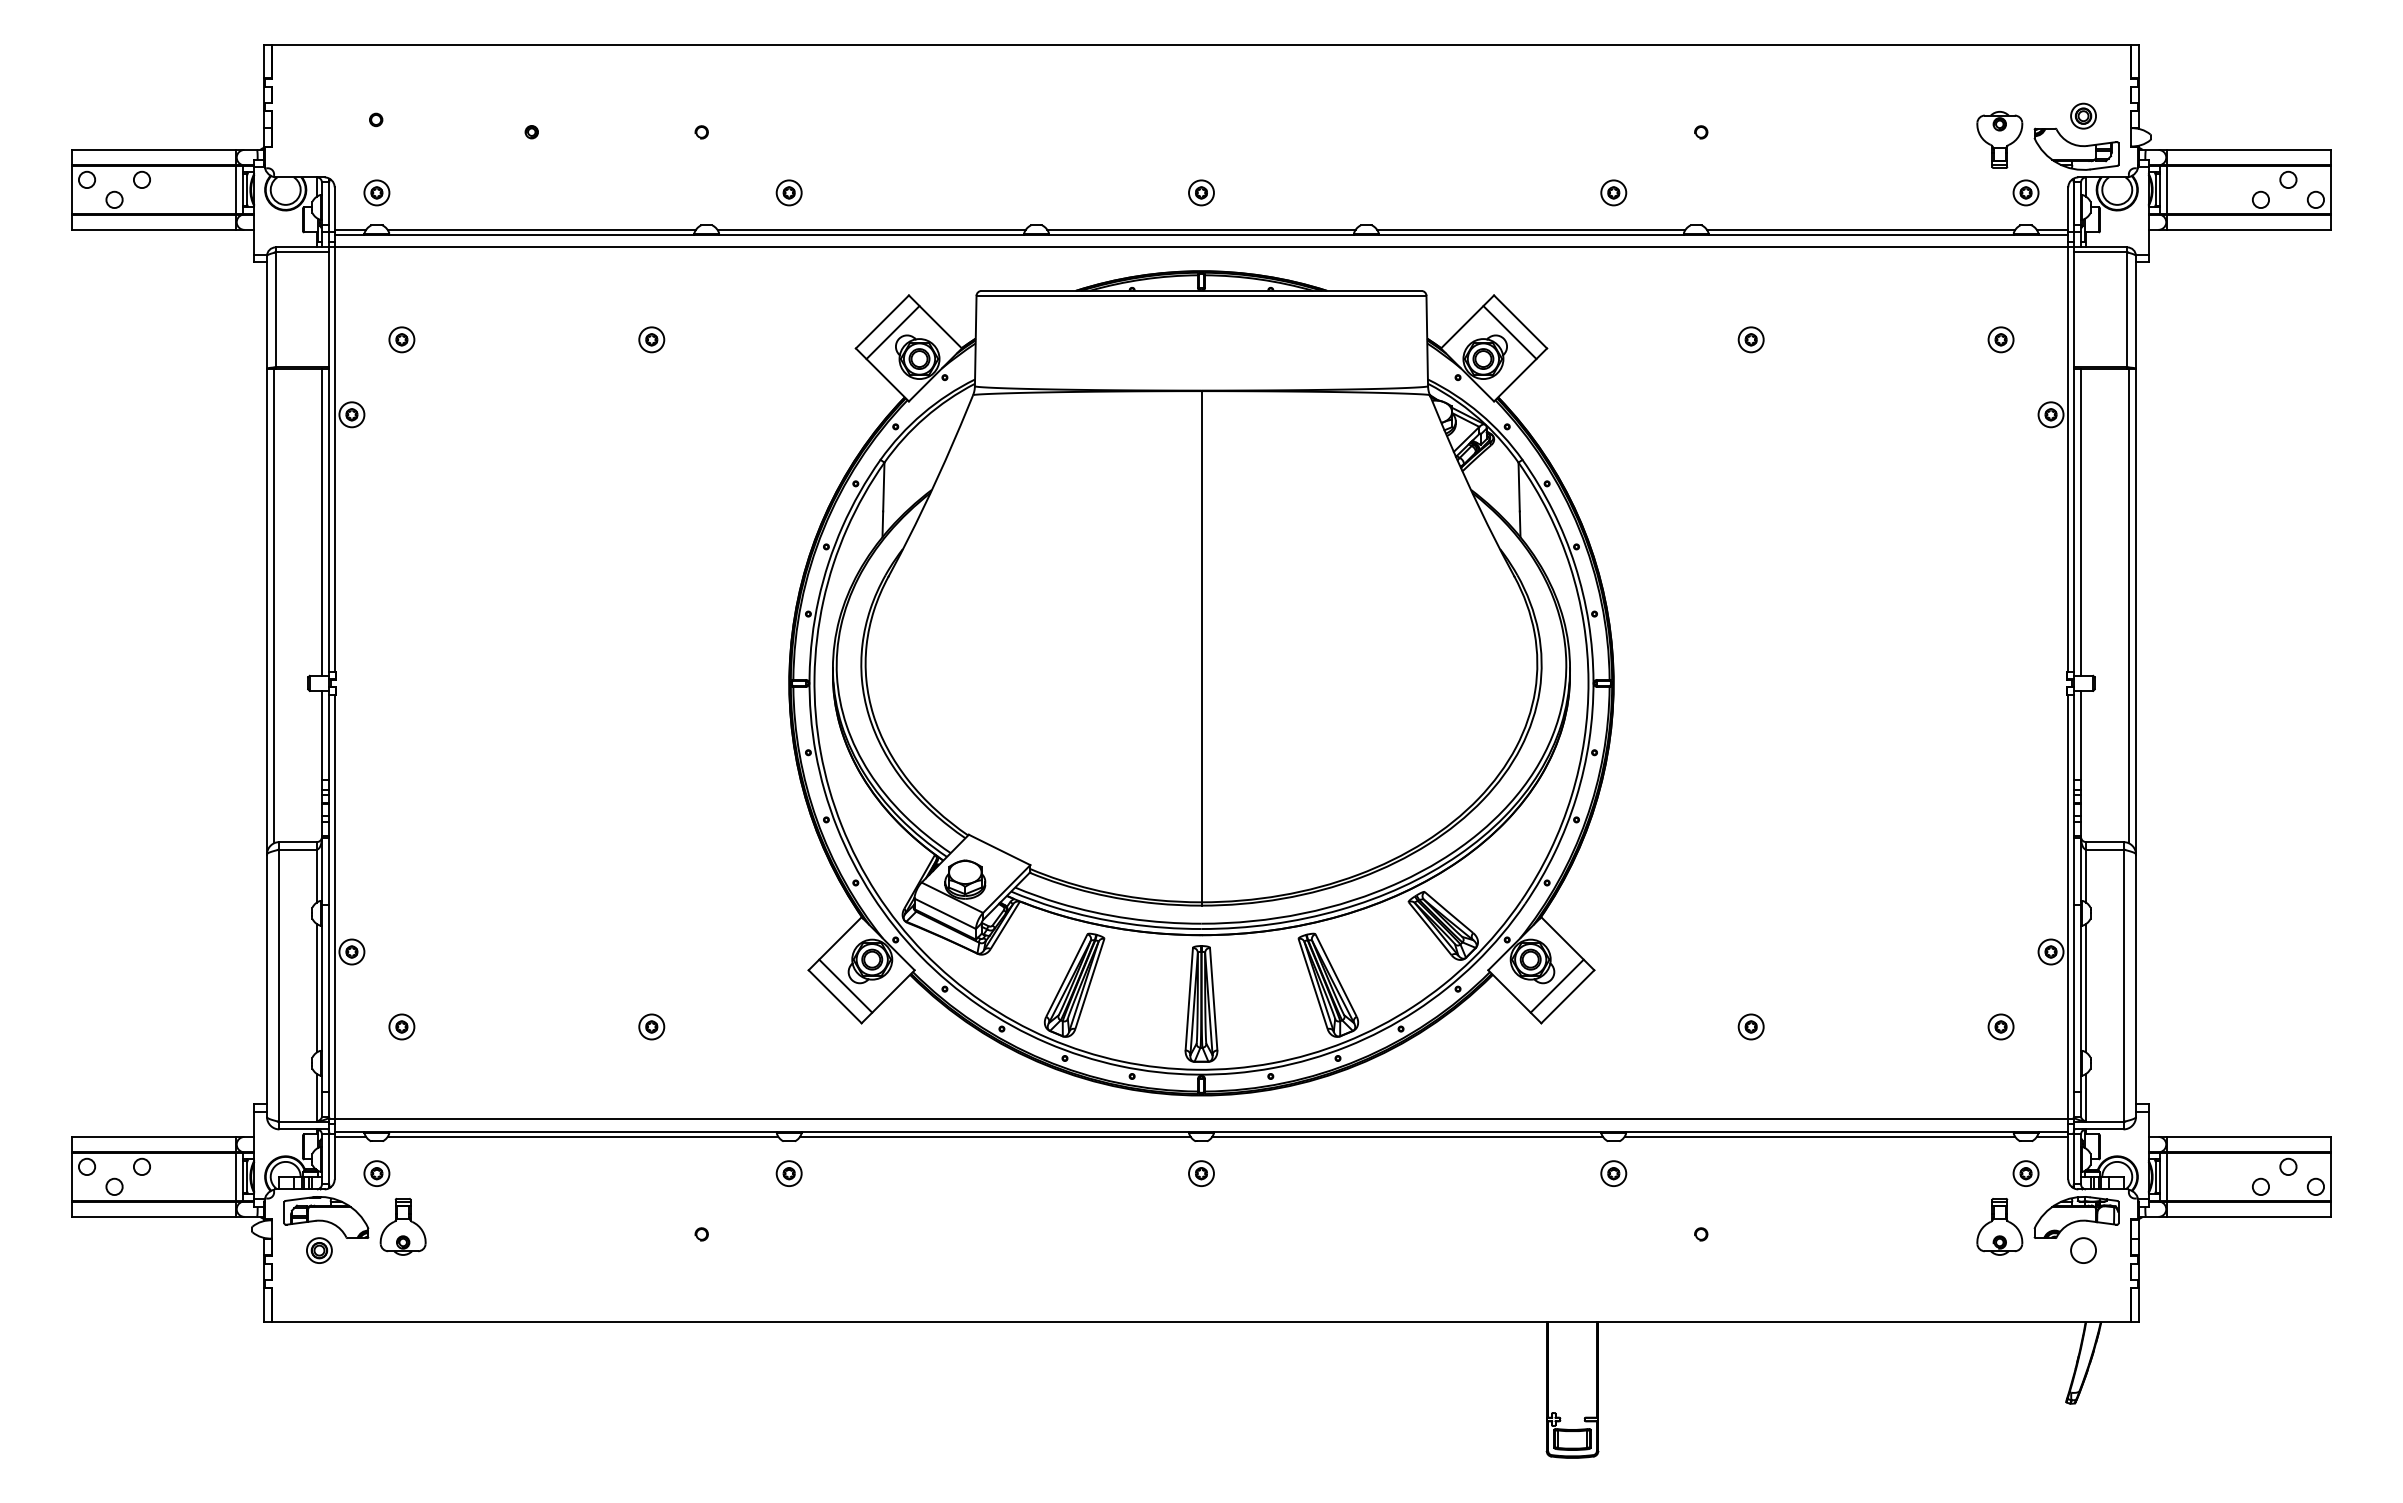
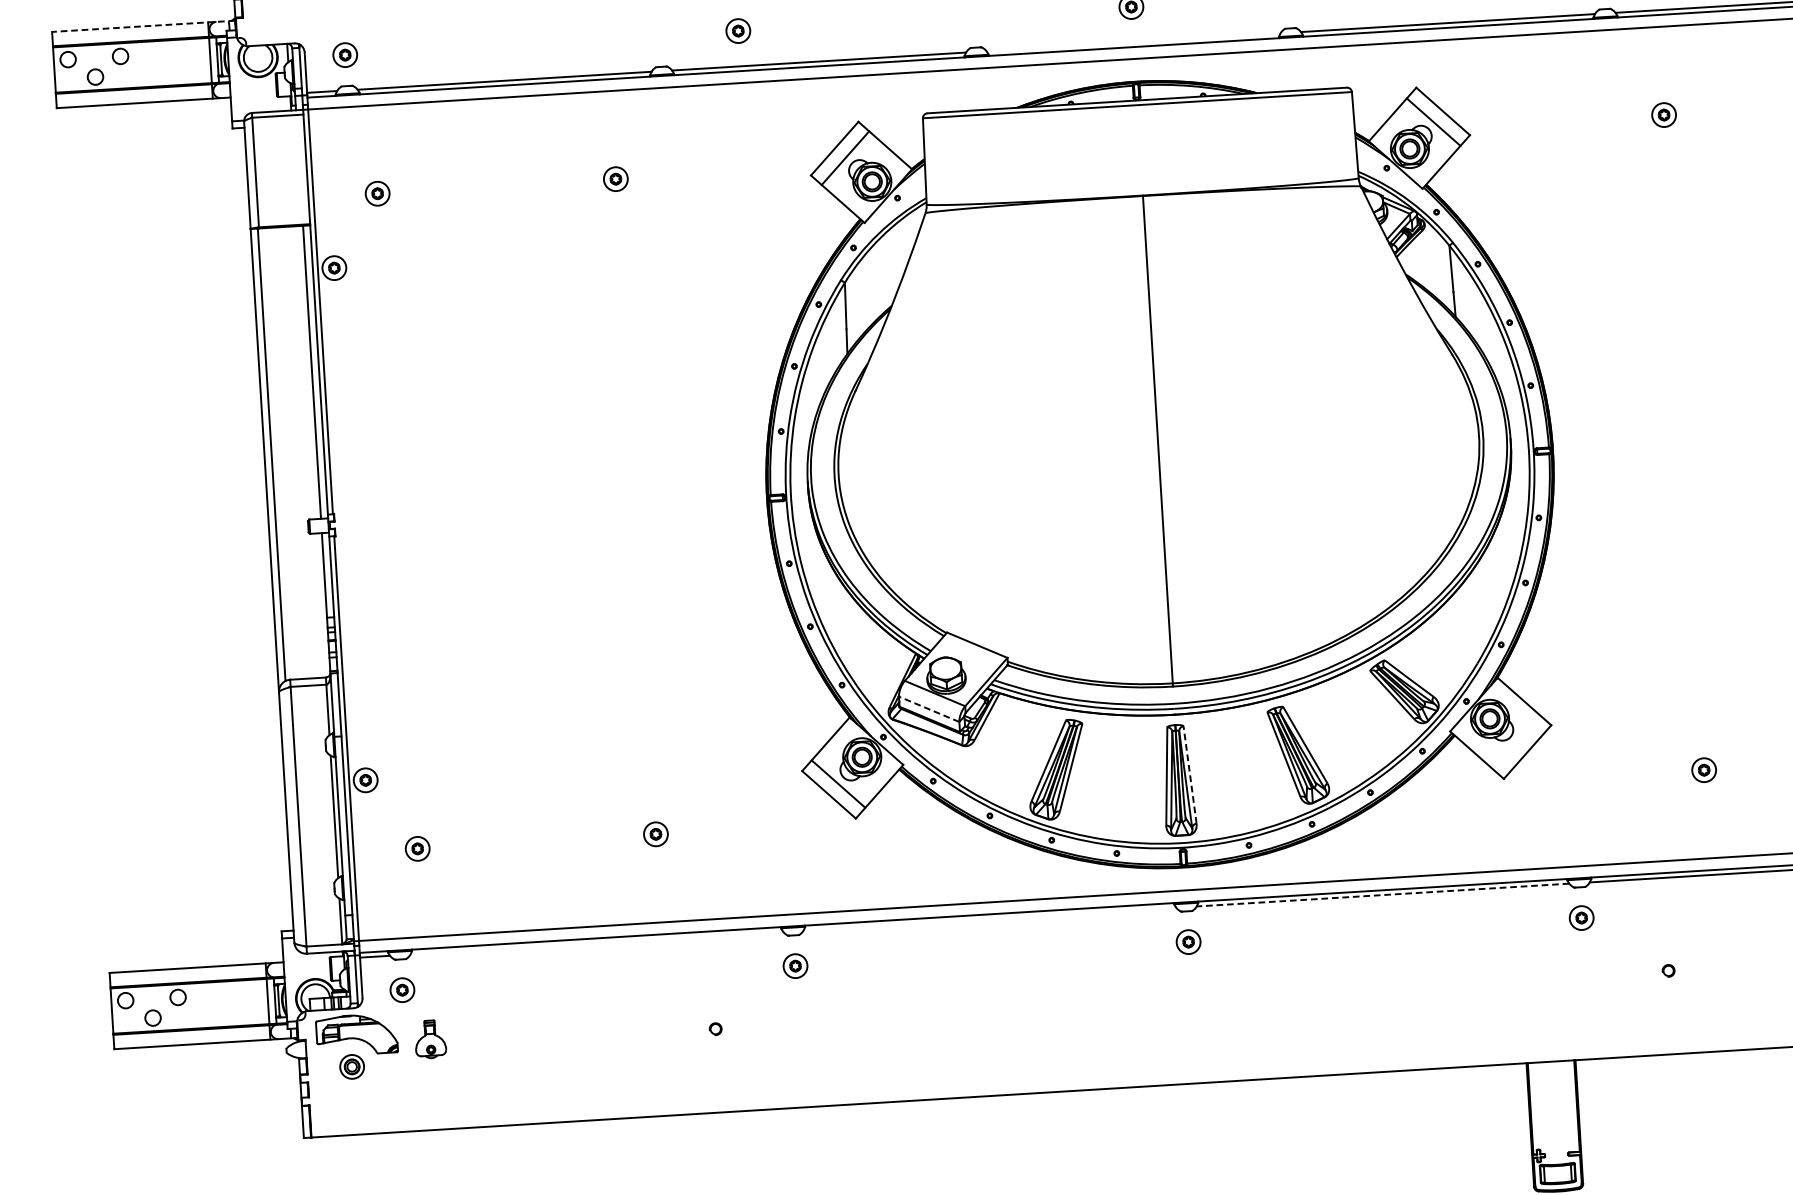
line: (167, 149) -> (143, 25), solid -> dashed
line: (1201, 229) -> (1133, 41), removed
line: (944, 913) -> (928, 709), solid -> dashed
line: (1556, 985) -> (1516, 742), removed
line: (1213, 998) -> (1189, 774), solid -> dashed
line: (582, 1136) -> (596, 942), removed
line: (995, 1136) -> (990, 918), removed
line: (1407, 1136) -> (1382, 894), solid -> dashed
part: (402, 1226) -> (429, 1039), size x0.7

